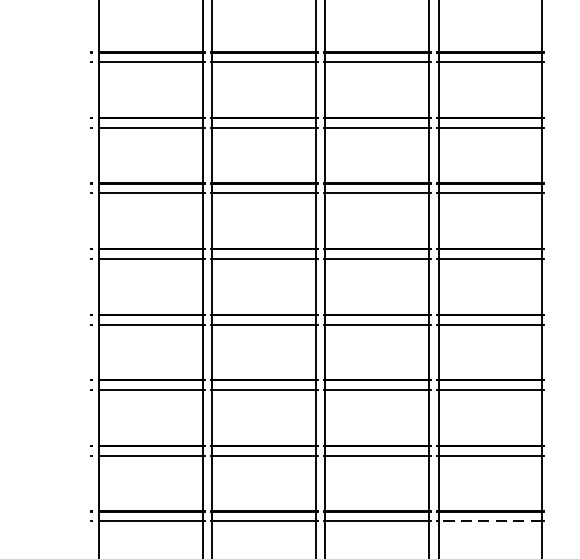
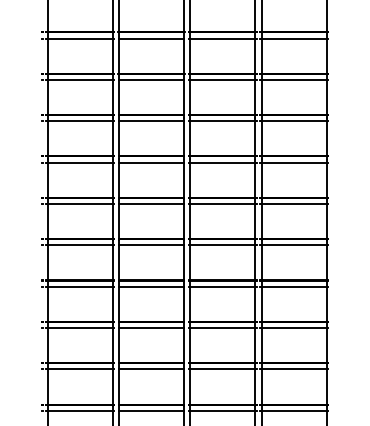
line: (490, 521) -> (294, 369), dashed -> solid

